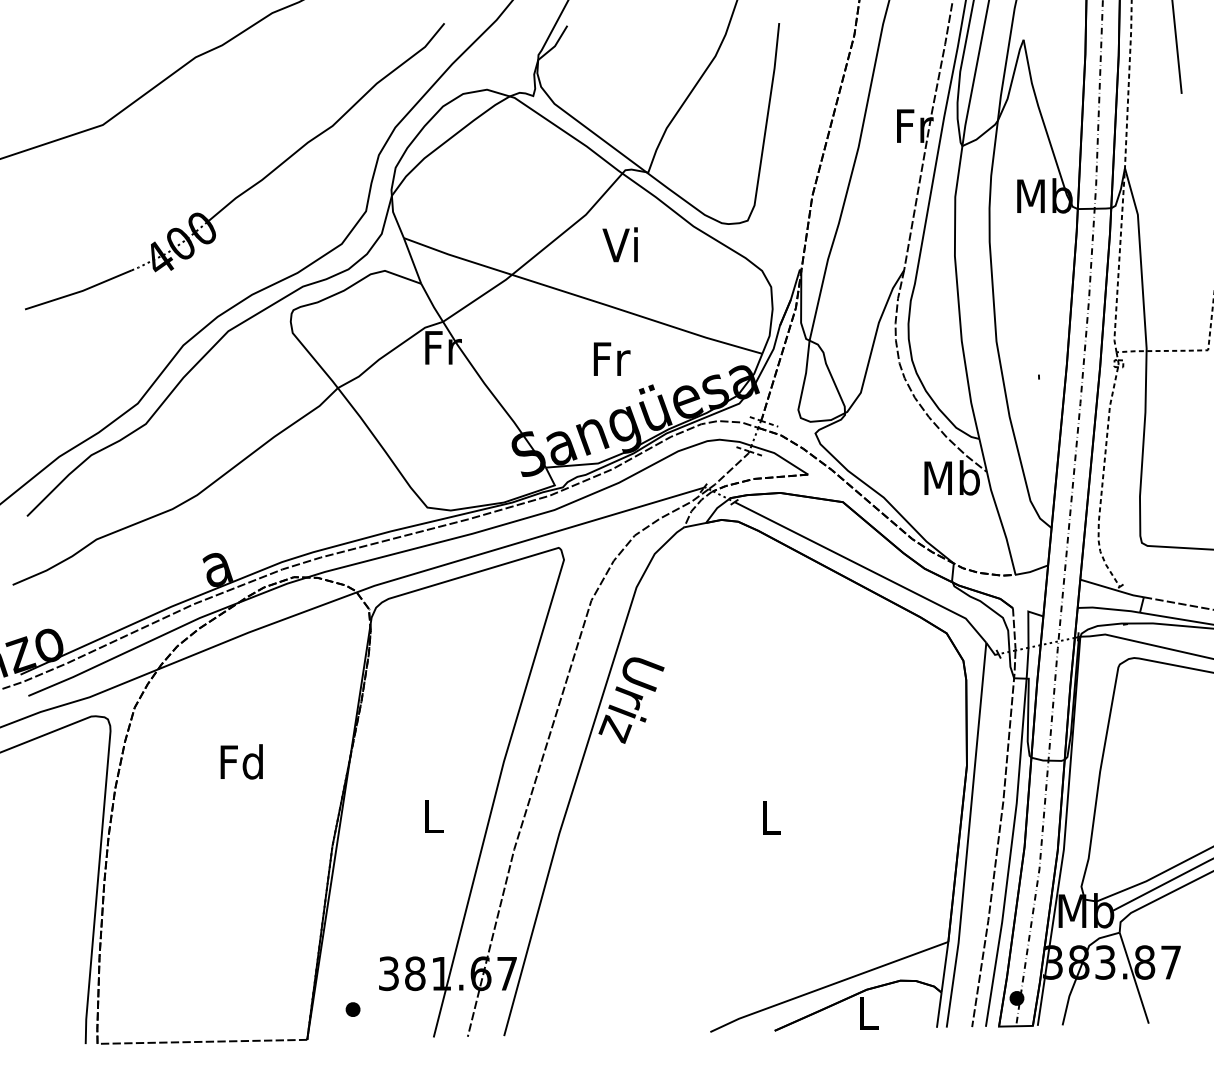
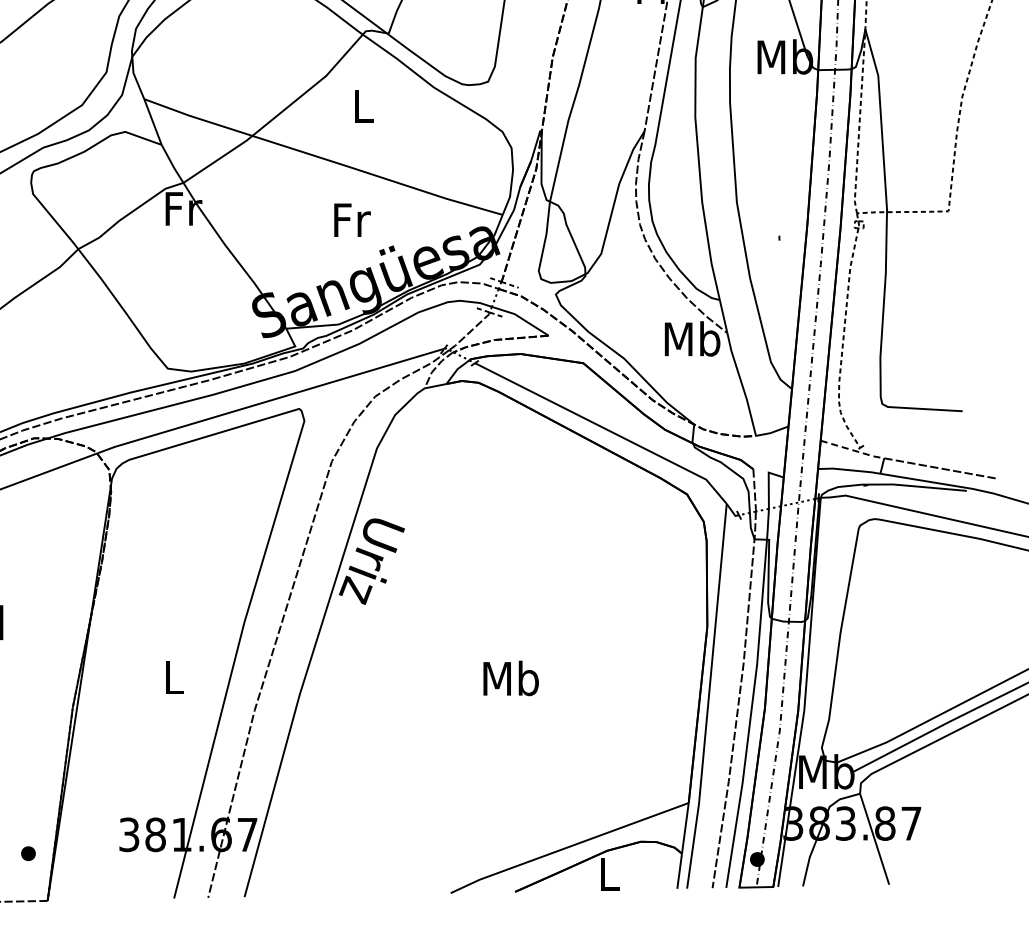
text: (619, 244) -> (359, 105), Vi -> L
line: (1112, 589) -> (852, 450), solid -> dashed
text: (770, 817) -> (510, 678), L -> Mb
part: (352, 1009) -> (27, 853), moved

